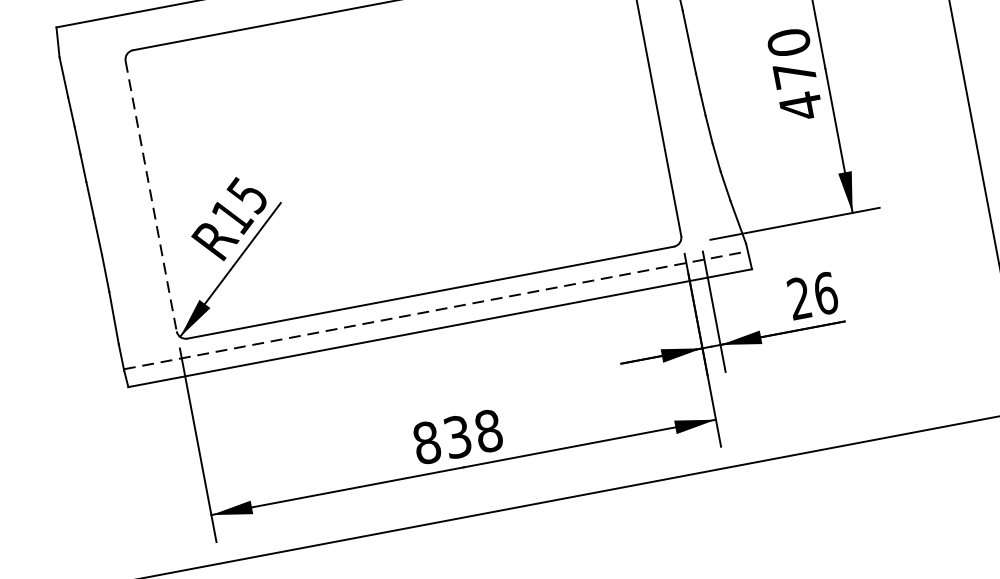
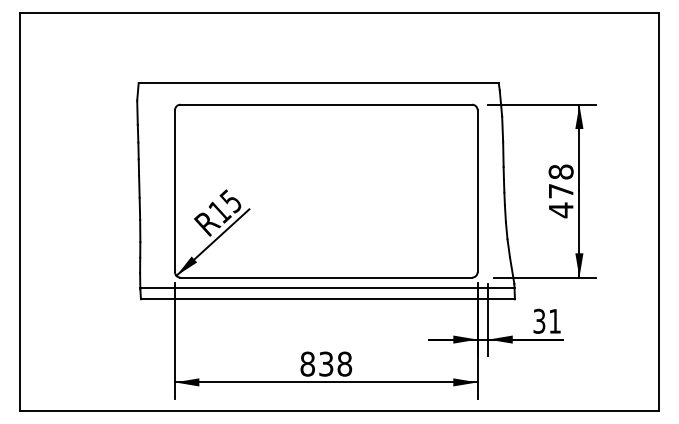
text: (789, 41) -> (561, 171), 470 -> 478
line: (152, 196) -> (175, 191), dashed -> solid
text: (812, 294) -> (547, 320), 26 -> 31
line: (436, 310) -> (327, 288), dashed -> solid

